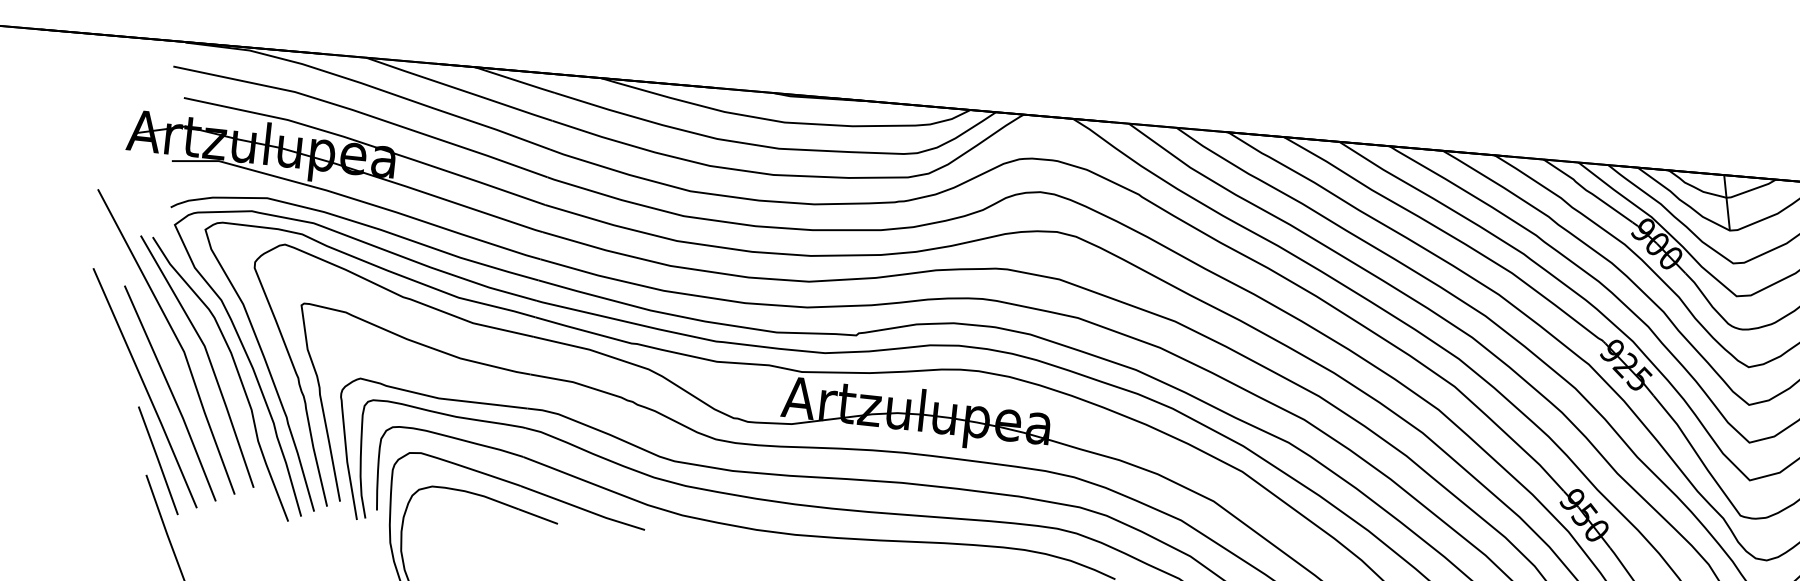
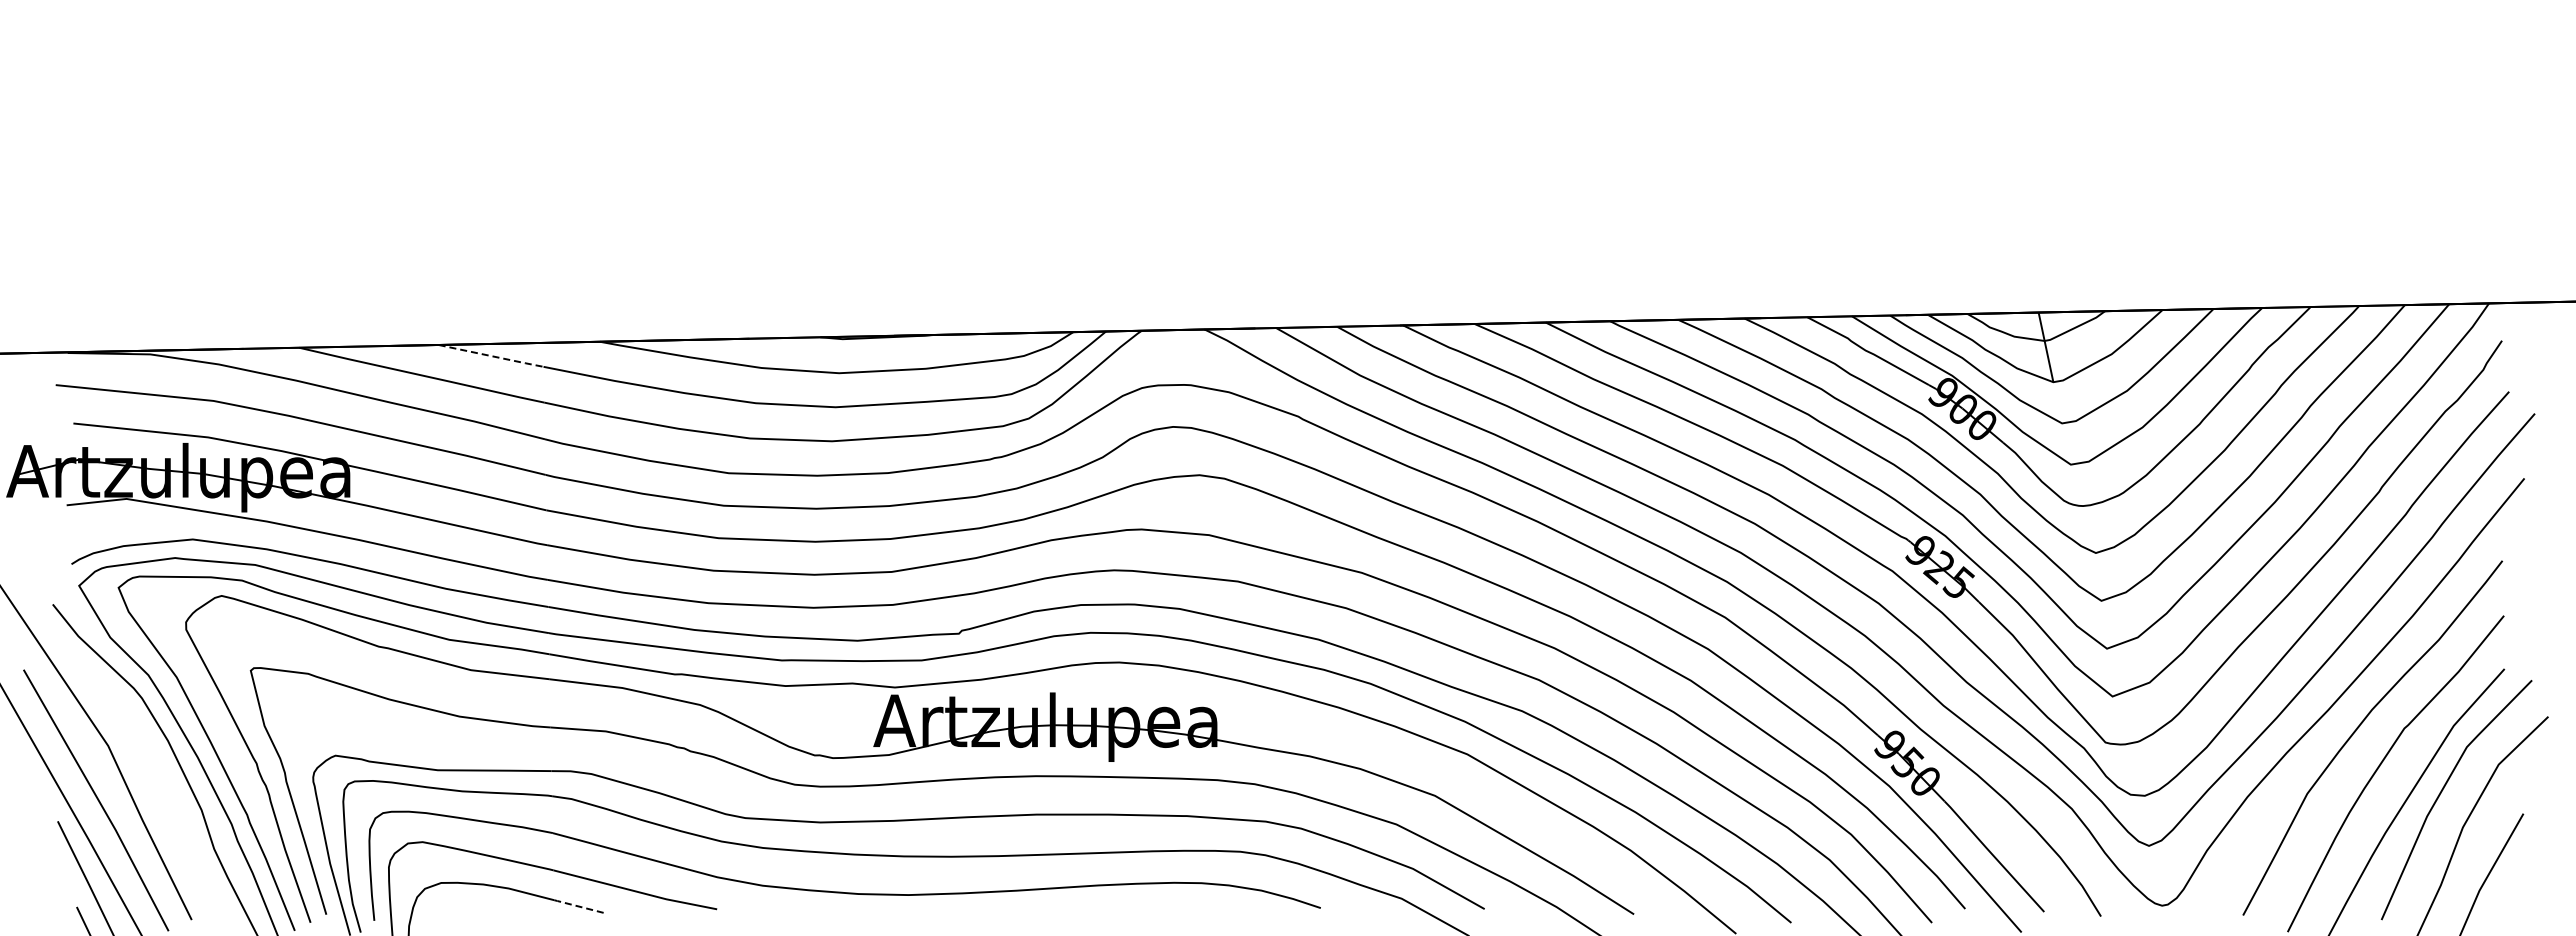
line: (515, 80) -> (491, 356), solid -> dashed
line: (207, 356) -> (138, 748), removed
line: (537, 516) -> (579, 906), solid -> dashed

